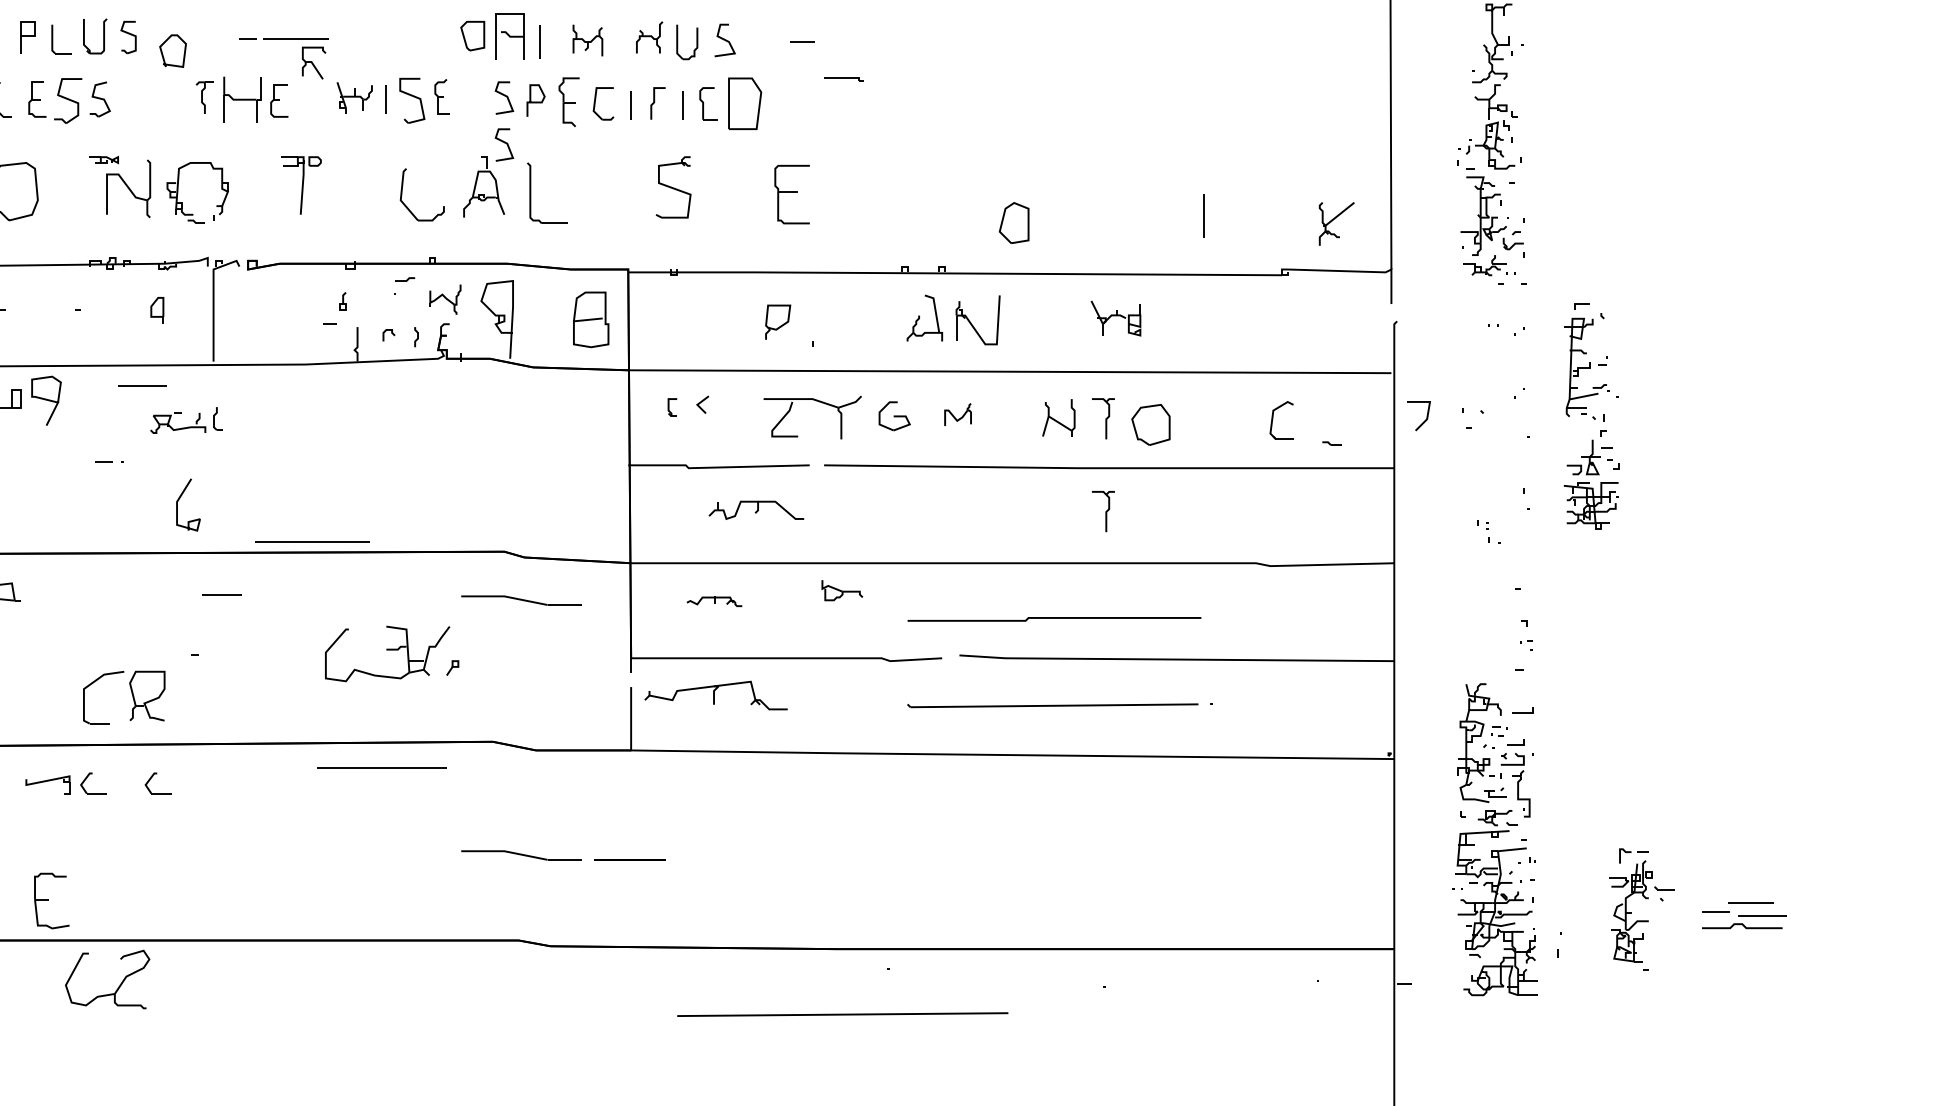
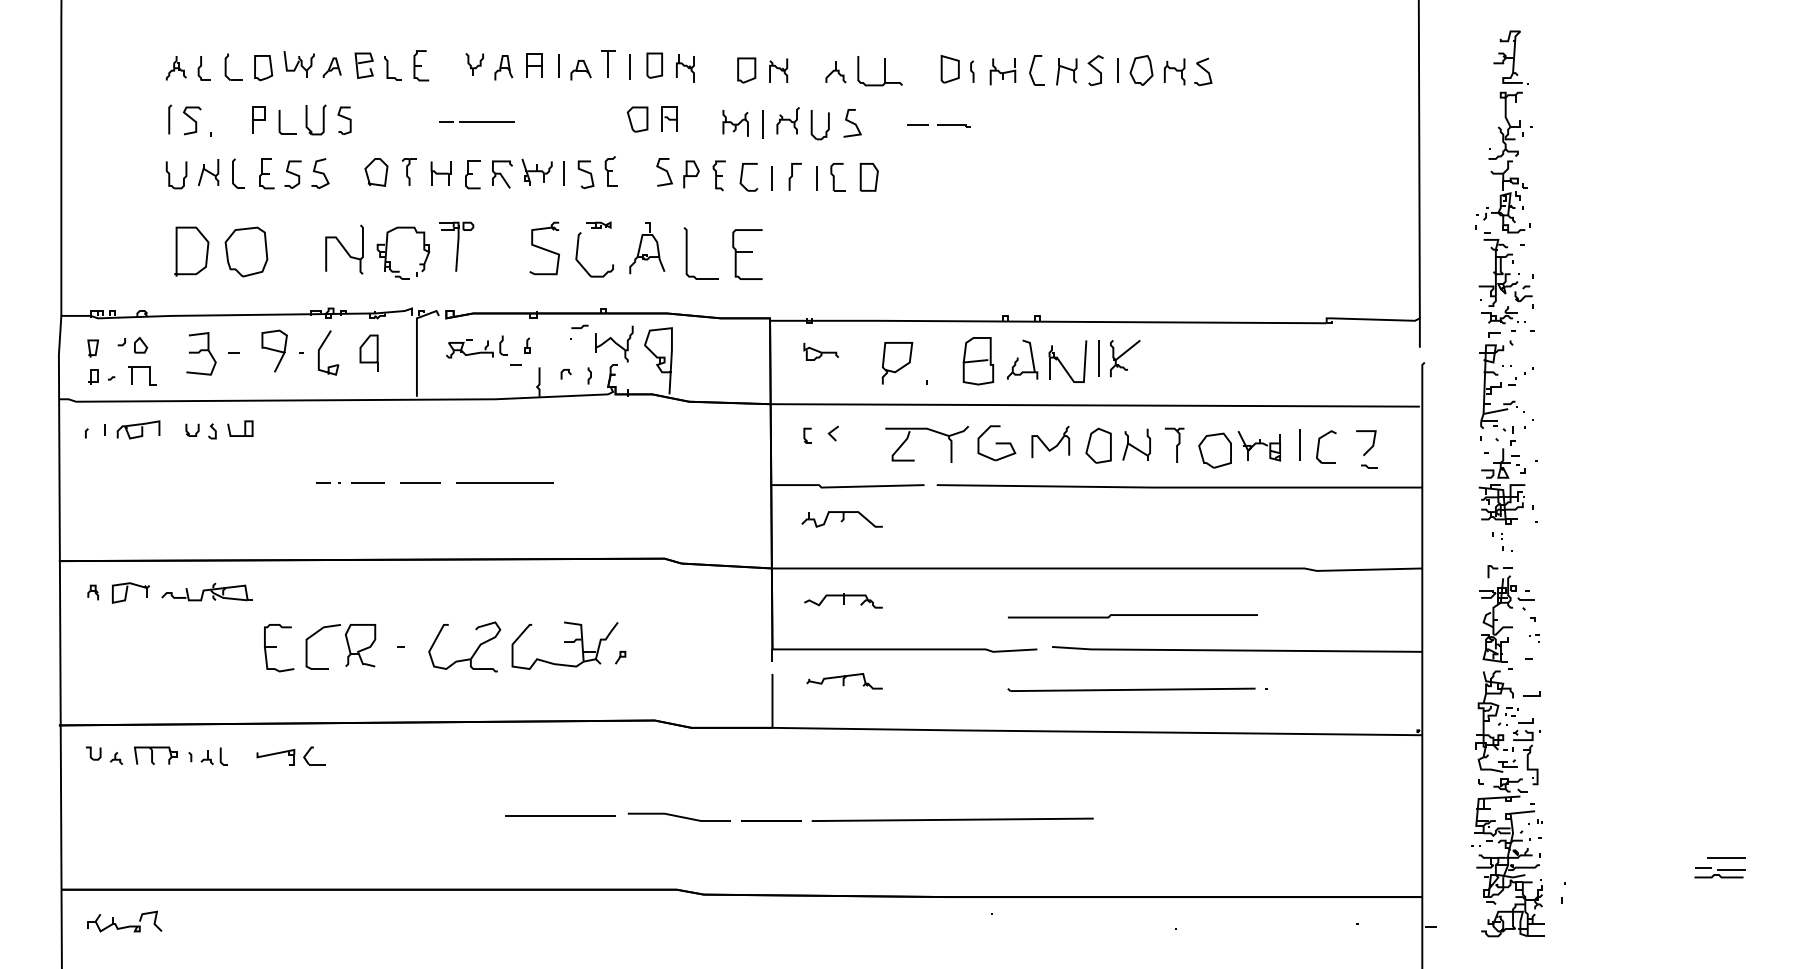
part: (510, 34) -> (669, 118), size x0.62
line: (539, 41) -> (762, 124), moved
curve: (163, 54) -> (368, 175), moved
part: (314, 62) -> (502, 174), moved
part: (843, 79) -> (953, 125), moved
part: (241, 99) -> (440, 173), size x0.62
part: (67, 100) -> (292, 174), size x0.71
part: (411, 100) -> (585, 174), size x0.71
part: (567, 101) -> (718, 175), size x0.71
part: (743, 104) -> (868, 177), size x0.62
curve: (505, 144) -> (665, 211), removed
part: (103, 159) -> (598, 224), moved
part: (301, 185) -> (456, 246), moved
part: (673, 187) -> (544, 248), moved
part: (792, 194) -> (747, 254), moved
line: (1204, 215) -> (1098, 358), moved
part: (1014, 222) -> (1098, 445), moved
part: (1336, 223) -> (1125, 358), moved
part: (445, 299) -> (614, 343), size x1.43
part: (156, 309) -> (368, 352), size x1.67
part: (1115, 318) -> (1258, 446), moved
curve: (591, 320) -> (978, 361), moved
part: (777, 322) -> (897, 363), size x1.43
line: (142, 385) -> (420, 482), moved
curve: (46, 400) -> (274, 350), moved
part: (957, 414) -> (1050, 441), size x1.67
line: (1426, 415) -> (1372, 442), moved
part: (894, 416) -> (996, 443), size x1.43
part: (1590, 416) -> (1501, 428), moved
line: (1250, 417) -> (1299, 444), added
part: (186, 419) -> (476, 346), moved
curve: (181, 497) -> (322, 346), moved
part: (755, 510) -> (841, 519), moved
part: (1103, 510) -> (1174, 523), removed
line: (311, 542) -> (504, 482), moved
part: (841, 590) -> (820, 351), moved
line: (221, 594) -> (367, 482), moved
part: (520, 599) -> (678, 599), removed
part: (714, 600) -> (843, 600), size x1.67
part: (715, 695) -> (844, 681), size x0.62
part: (132, 697) -> (347, 646), moved
line: (382, 767) -> (560, 815), moved
part: (150, 780) -> (363, 753), removed
part: (52, 901) -> (279, 648), moved
part: (1641, 920) -> (1506, 626), moved
part: (1743, 920) -> (1719, 872), size x0.71
part: (119, 984) -> (474, 651), moved
line: (842, 1014) -> (952, 819), moved

